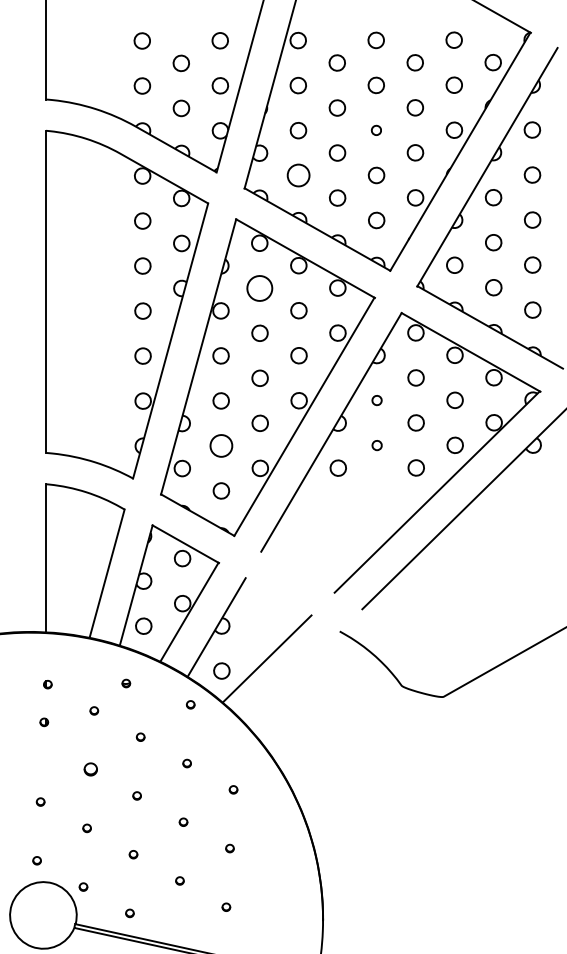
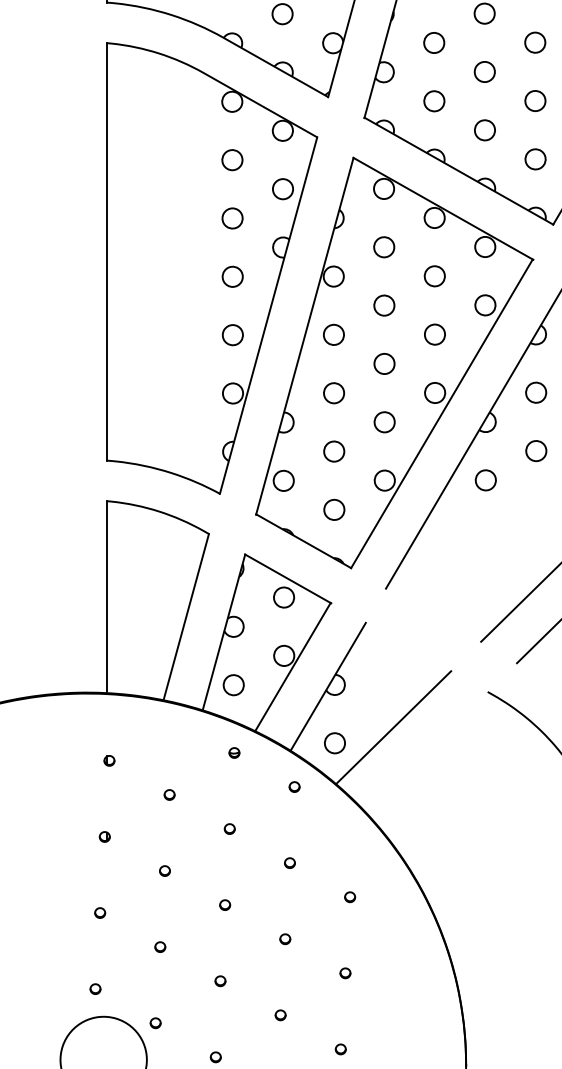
part: (376, 130) -> (535, 42), size x1.67
part: (298, 175) -> (434, 101), size x0.71
part: (259, 287) -> (383, 246), size x0.62
part: (376, 400) -> (535, 392), size x1.67
part: (220, 445) -> (333, 450), size x0.71
part: (376, 445) -> (535, 450), size x1.67
part: (126, 683) -> (234, 752), moved
part: (44, 722) -> (105, 837), moved
part: (90, 769) -> (164, 870), size x0.62

